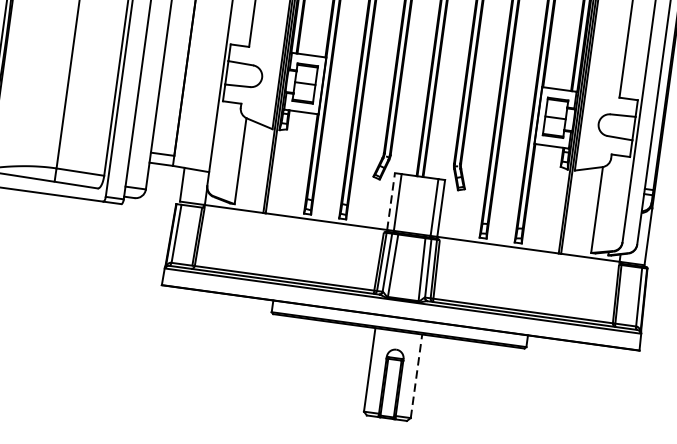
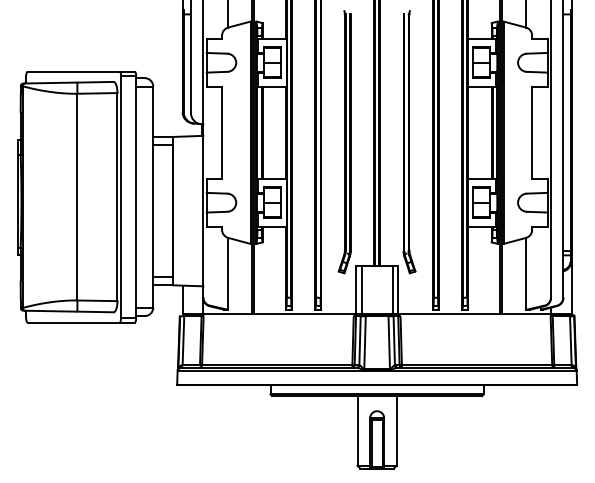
line: (391, 202) -> (356, 290), dashed -> solid
line: (416, 375) -> (396, 430), dashed -> solid

